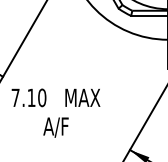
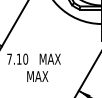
text: (61, 128) -> (37, 77), A/F -> MAX

